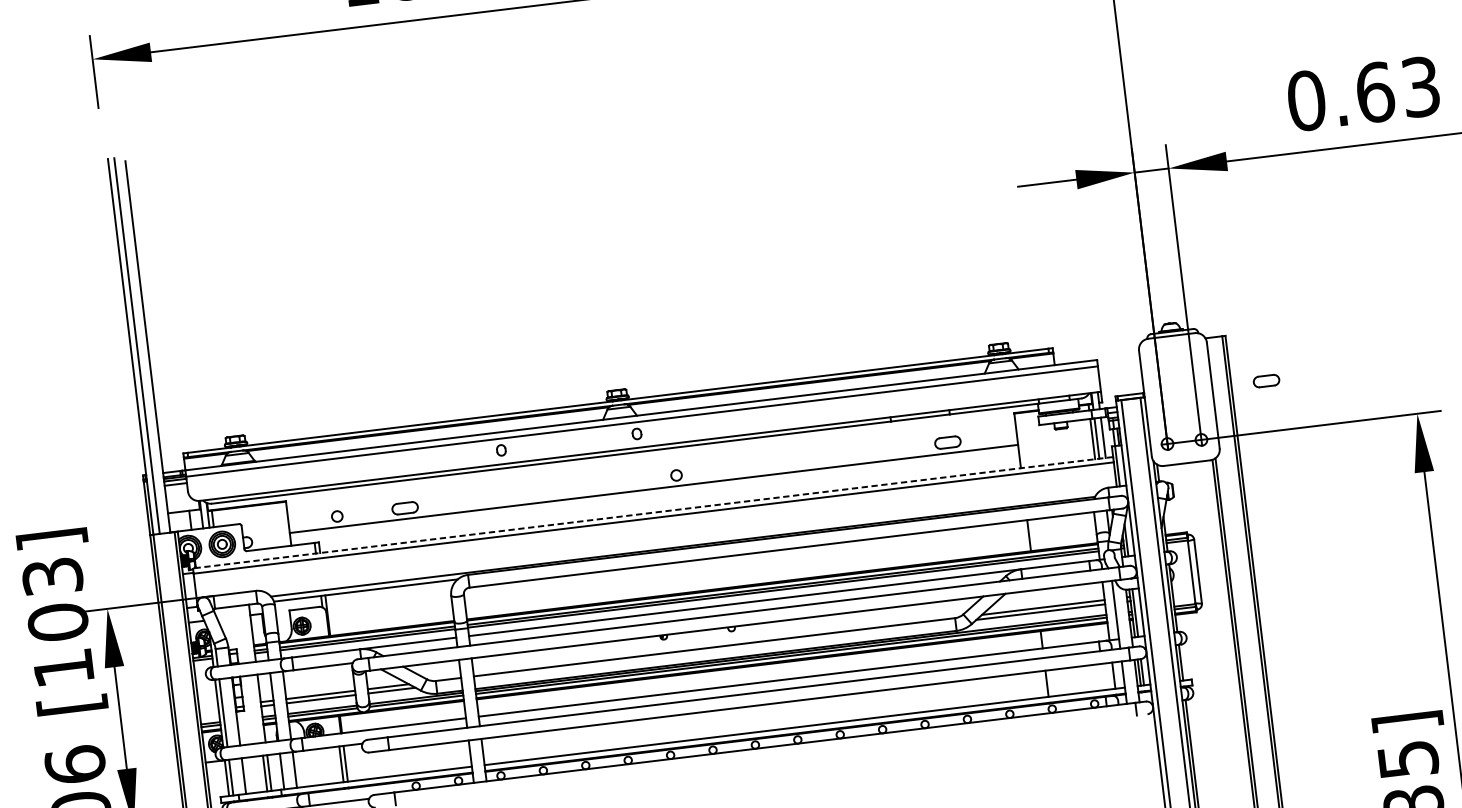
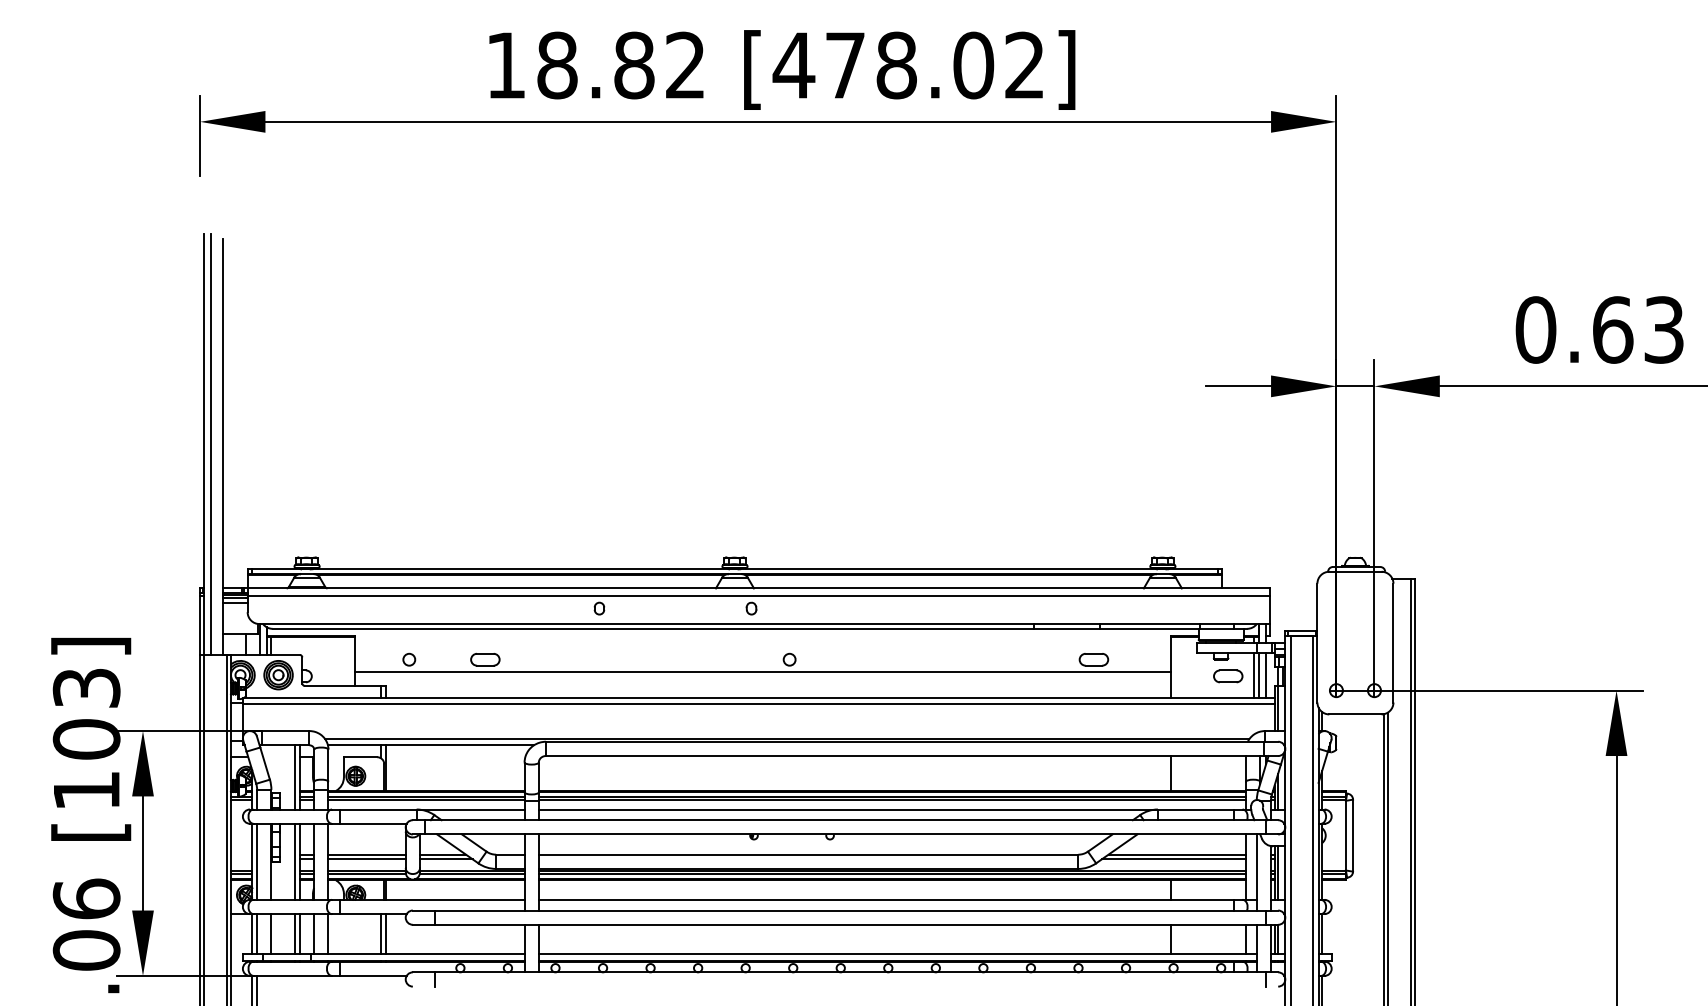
part: (1266, 381) -> (1228, 676), moved
line: (652, 512) -> (758, 697), dashed -> solid
line: (248, 633) -> (295, 777), added
line: (257, 708) -> (295, 861), added

